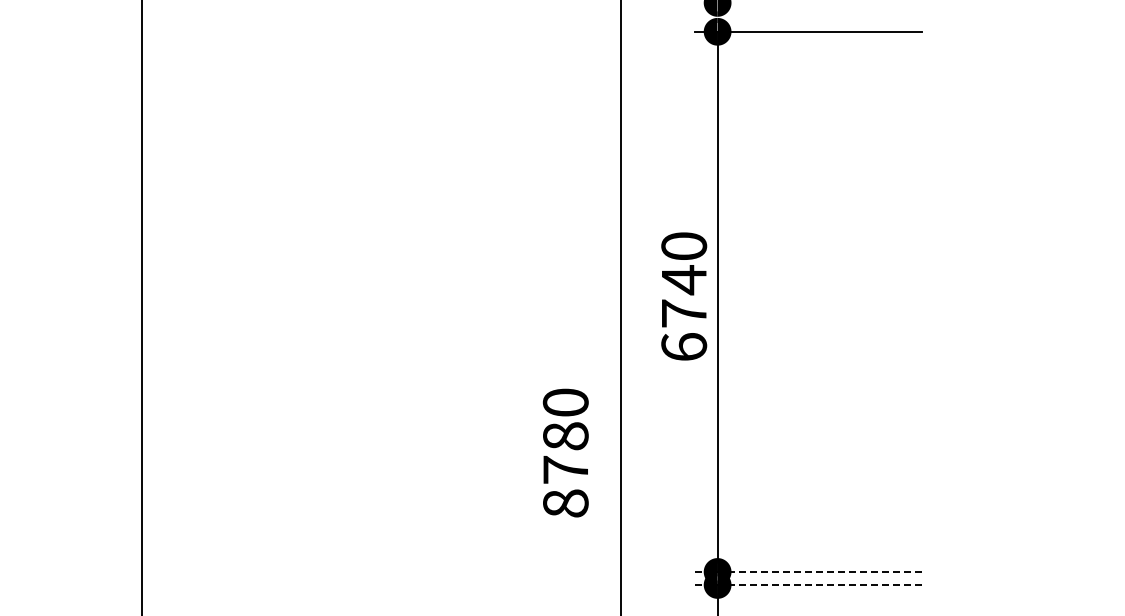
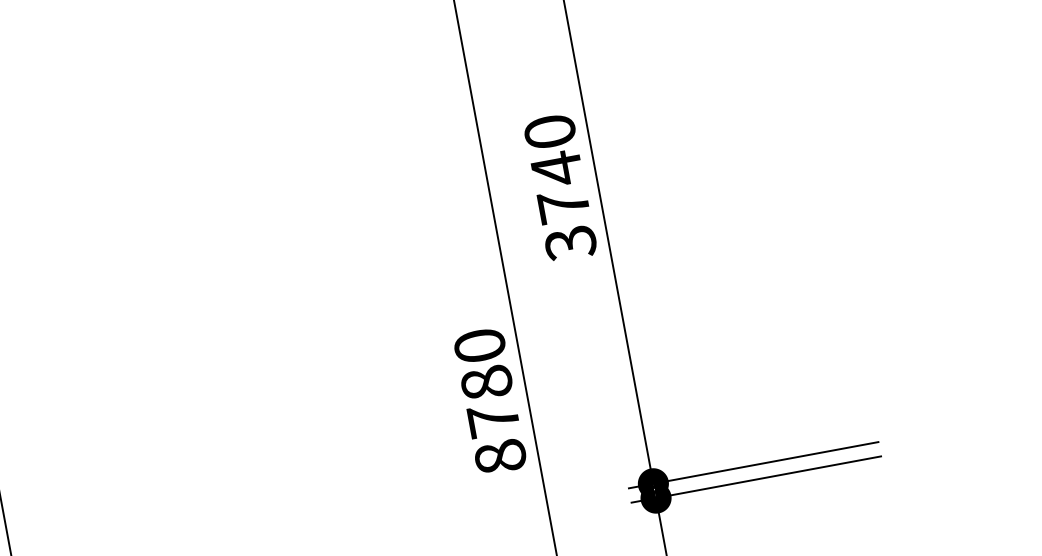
text: (684, 347) -> (571, 243), 6740 -> 3740
text: (565, 452) -> (489, 400), moved
line: (808, 571) -> (753, 464), dashed -> solid
line: (808, 584) -> (756, 479), dashed -> solid

